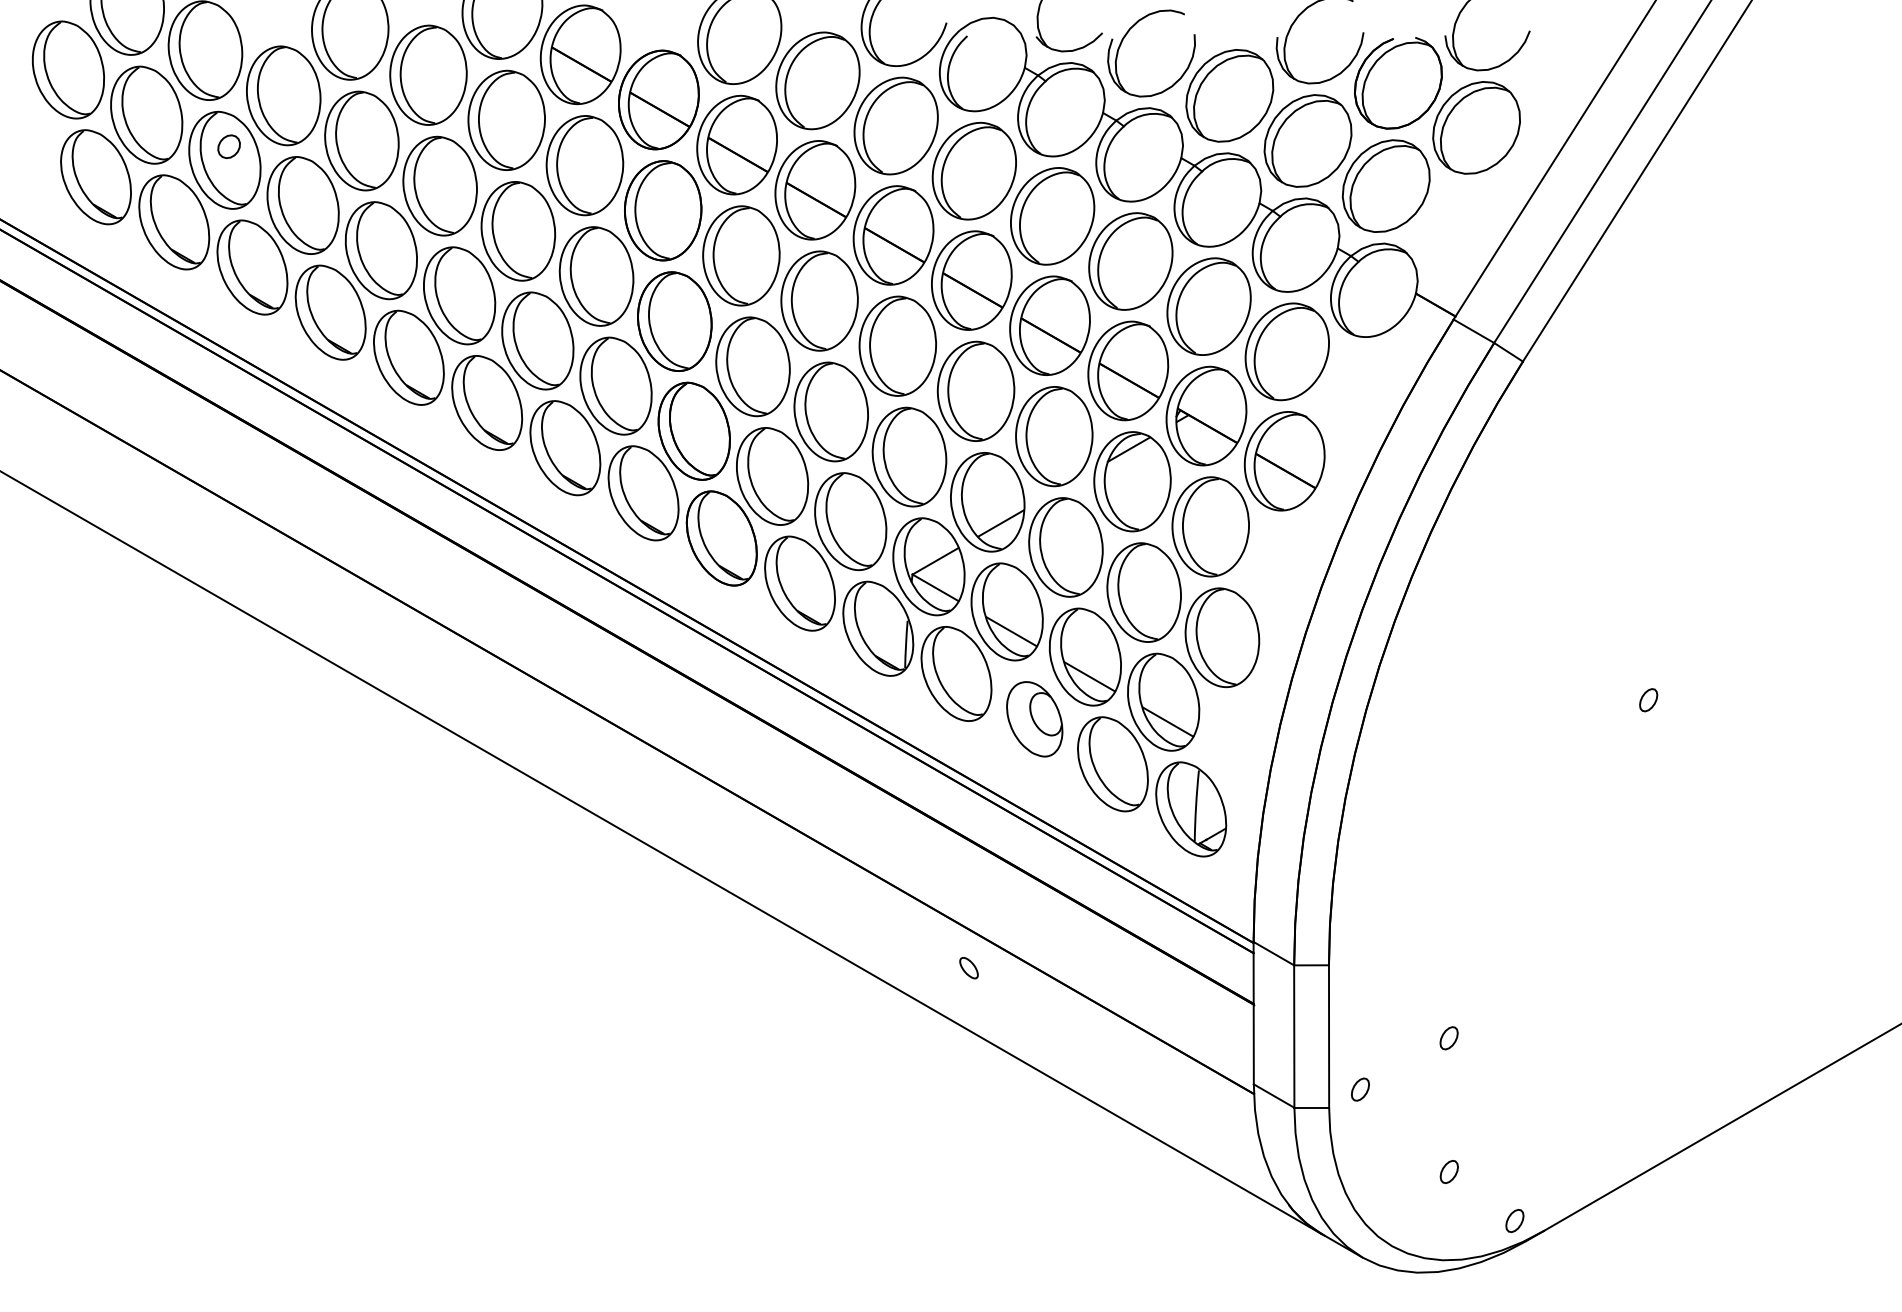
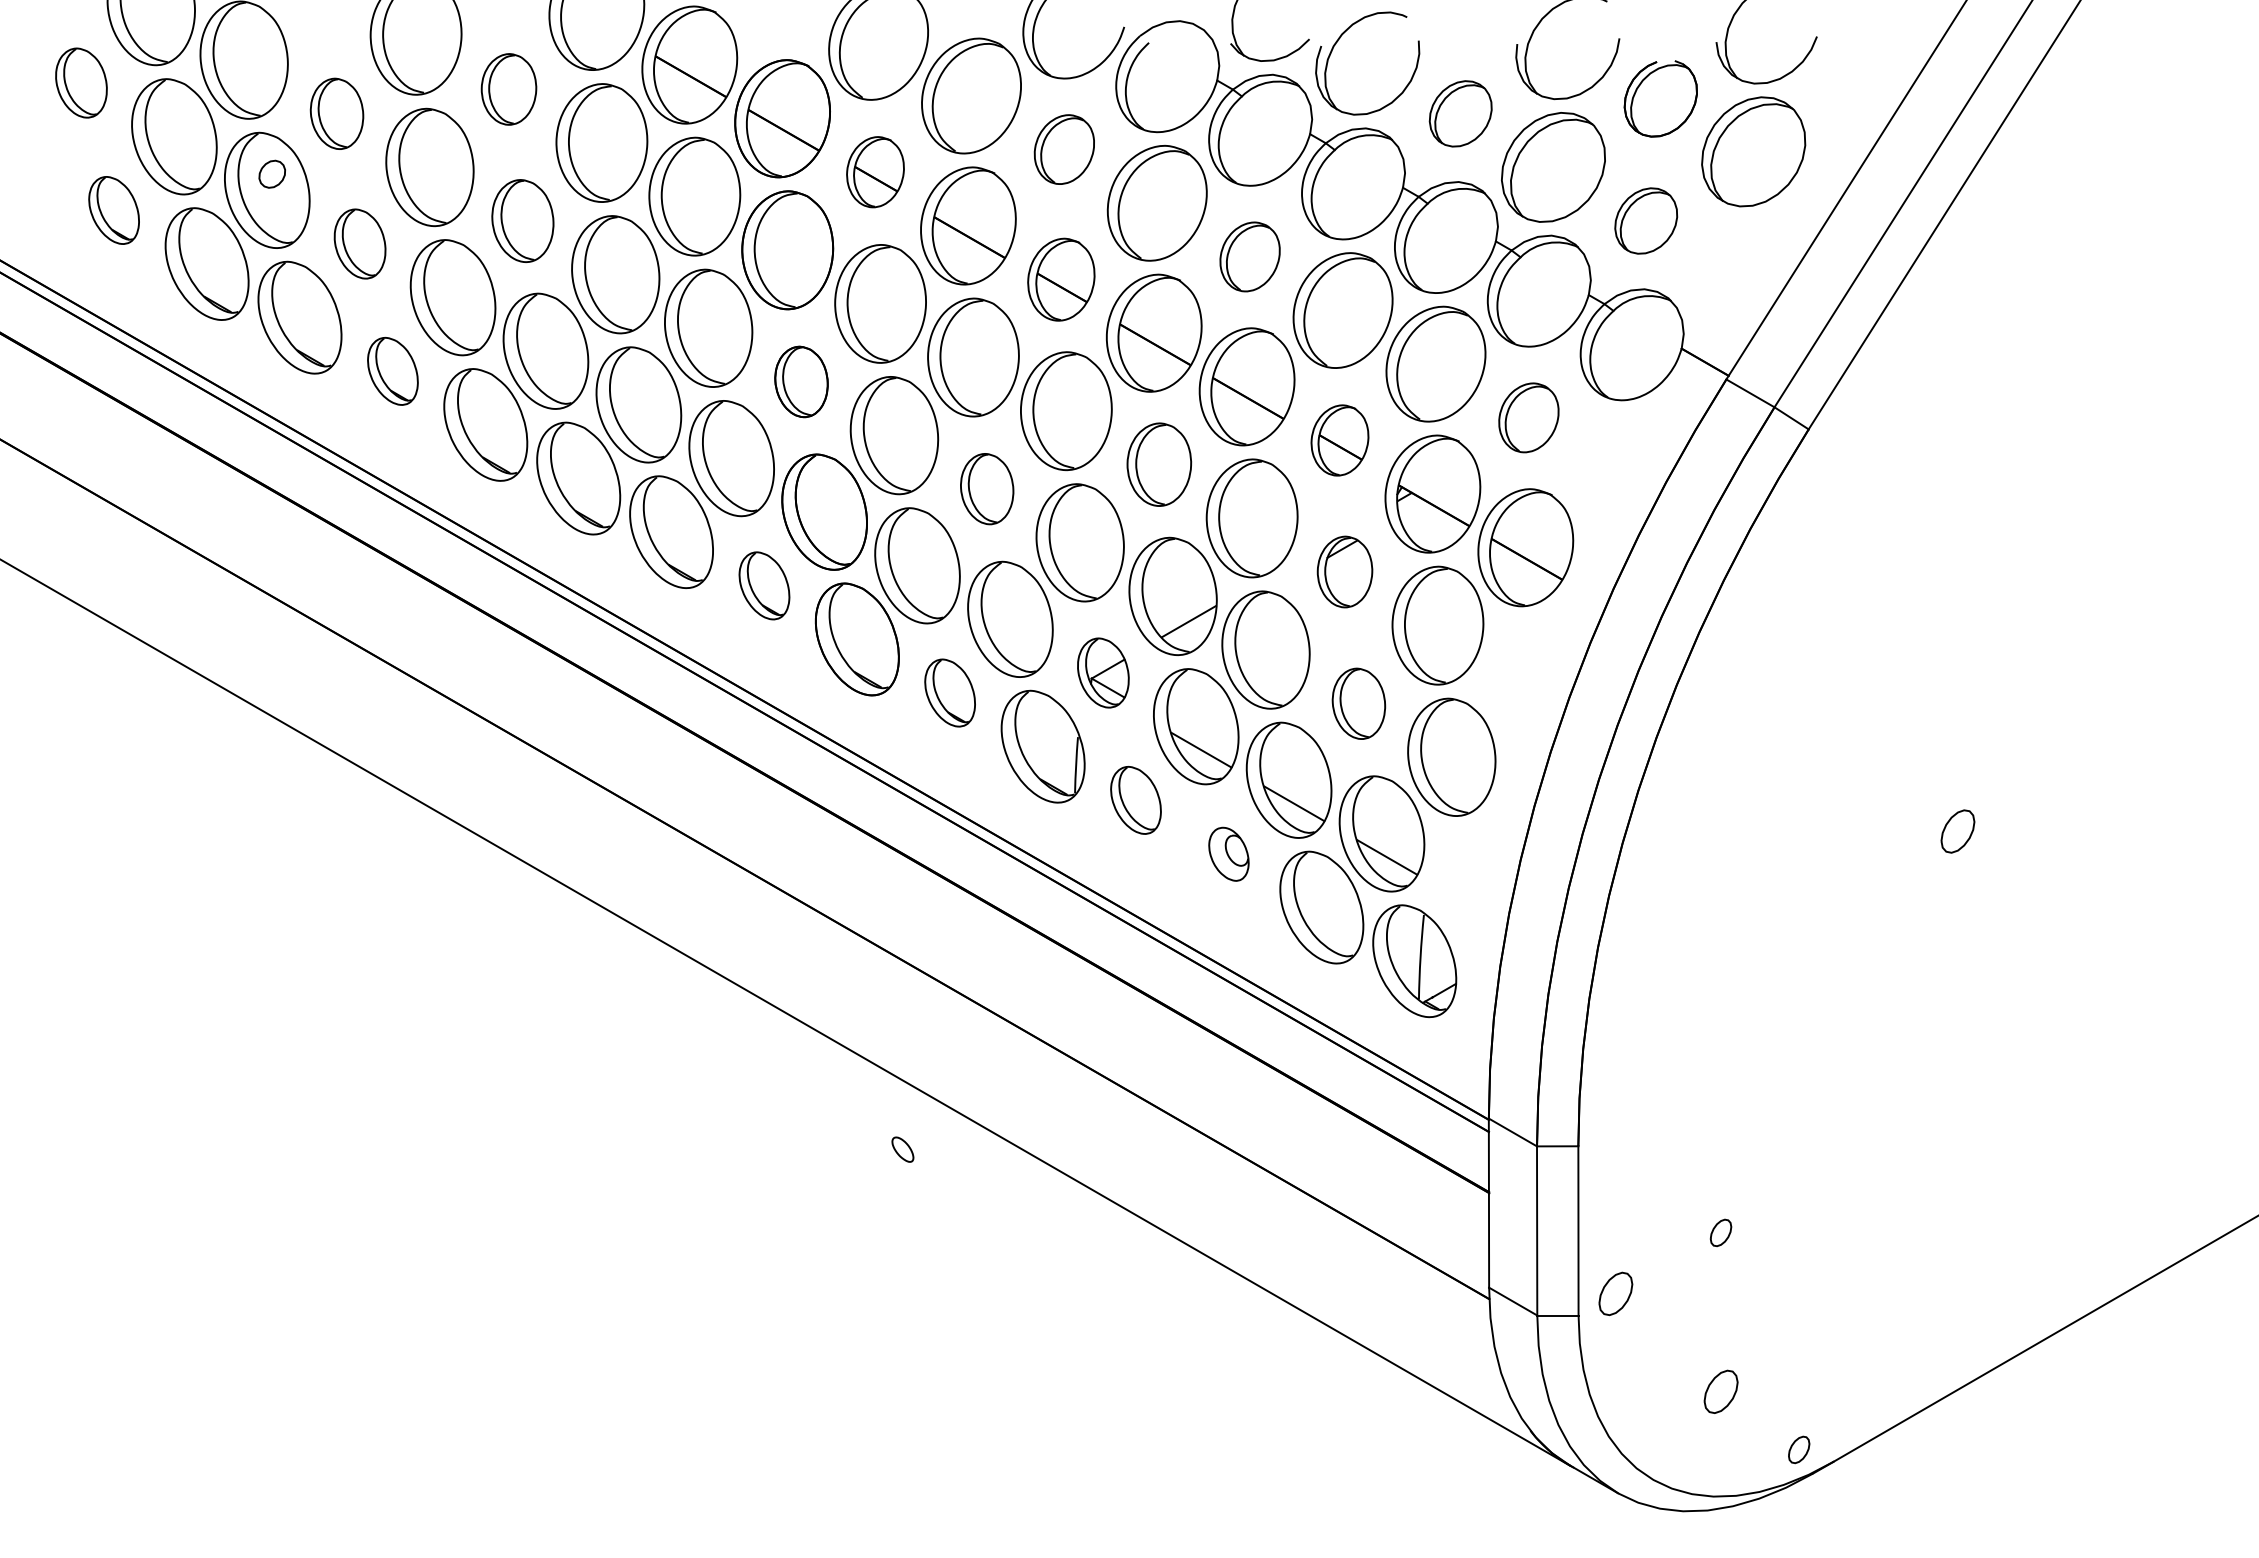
part: (68, 69) -> (81, 82), size x0.6
part: (428, 75) -> (508, 89), size x0.6
part: (1398, 82) -> (1660, 98), size x0.7
part: (283, 95) -> (336, 113), size x0.6
part: (1229, 95) -> (1460, 113), size x0.6
part: (896, 125) -> (1064, 149), size x0.6
part: (737, 144) -> (875, 171), size x0.6
part: (95, 177) -> (113, 210), size x0.6
part: (439, 185) -> (522, 220), size x0.7
part: (1385, 185) -> (1645, 220), size x0.6
part: (302, 205) -> (359, 243), size x0.6
part: (1052, 216) -> (1249, 256), size x0.6
part: (893, 235) -> (1061, 279), size x0.7
part: (330, 312) -> (392, 371), size x0.6
part: (674, 321) -> (801, 381), size x0.6
part: (1286, 351) -> (1528, 417), size x0.6
part: (1127, 370) -> (1339, 440), size x0.6
part: (976, 391) -> (1159, 464), size x0.7
part: (830, 411) -> (986, 488), size x0.6
part: (1132, 481) -> (1344, 571), size x0.6
part: (643, 493) -> (764, 585), size x0.6
part: (929, 566) -> (1103, 672), size x0.6
part: (799, 583) -> (949, 692), size x0.6
part: (1143, 592) -> (1358, 703), size x0.6
part: (956, 674) -> (1135, 800), size x0.6
part: (1648, 700) -> (1957, 831), size x1.6
part: (1034, 719) -> (1228, 854), size x0.6
part: (968, 967) -> (902, 1149), moved
part: (1360, 1089) -> (1615, 1293), size x1.6
part: (1449, 1171) -> (1721, 1391), size x1.6

